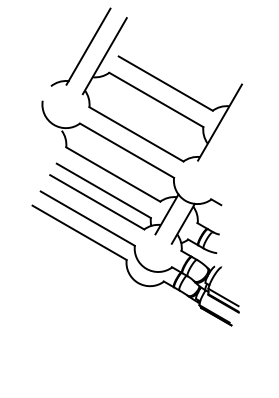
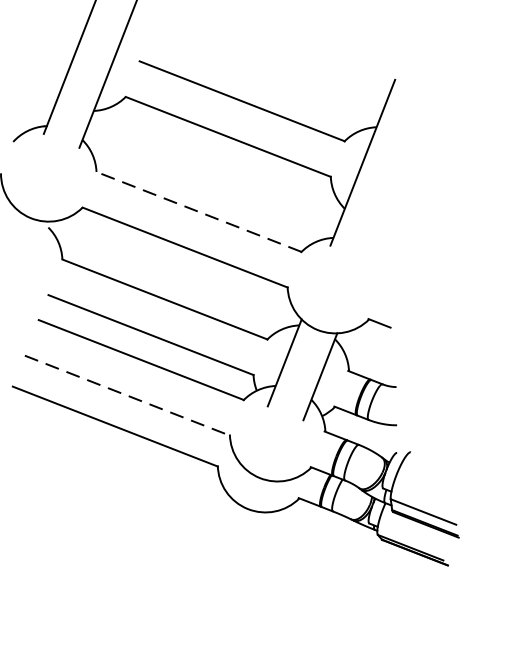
line: (136, 134) -> (199, 212), solid -> dashed
line: (88, 218) -> (128, 395), solid -> dashed

